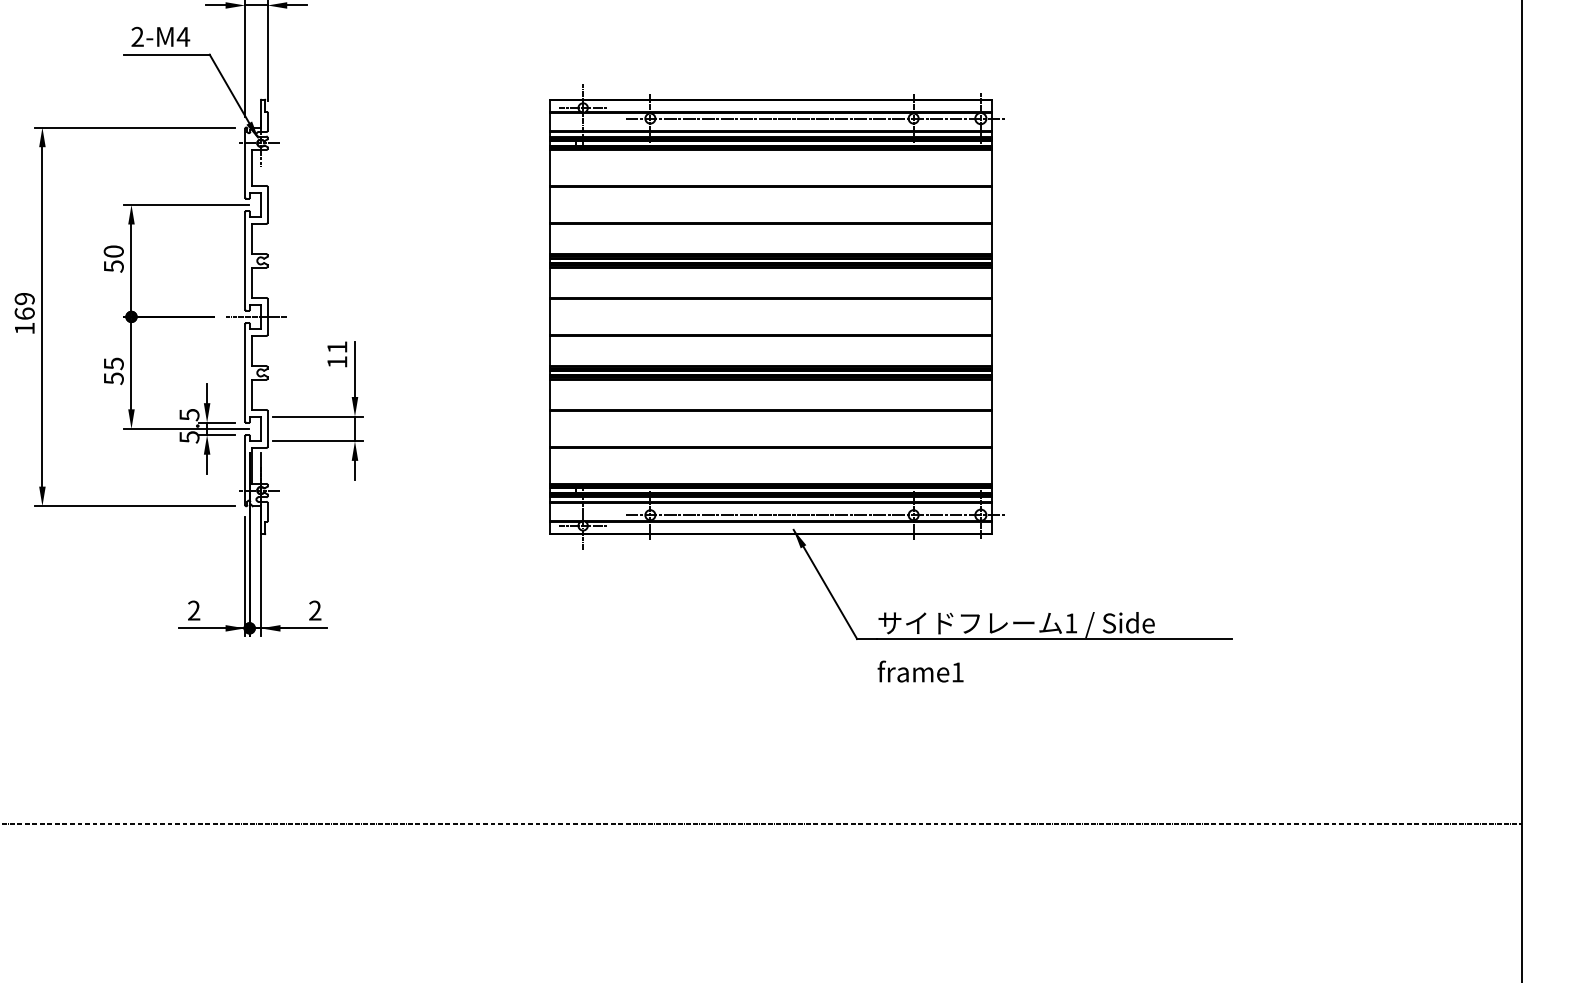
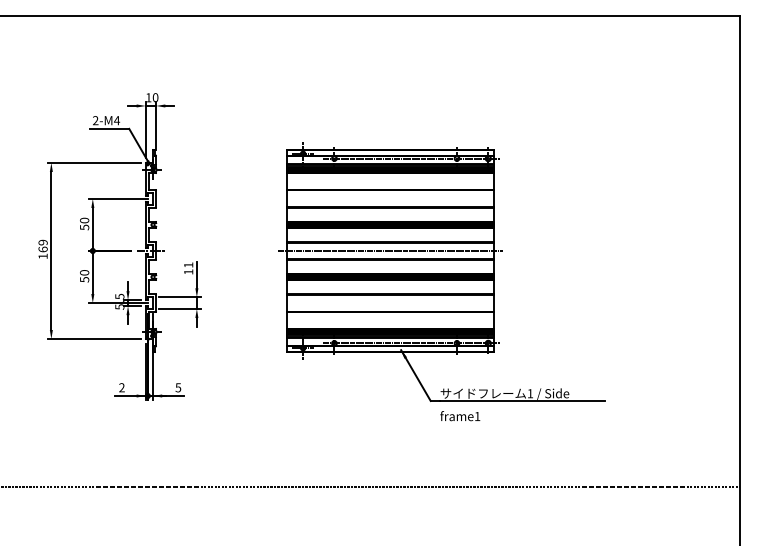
line: (770, 315) -> (390, 250), added
text: (113, 363) -> (84, 272), 55 -> 50
text: (315, 610) -> (178, 387), 2 -> 5

